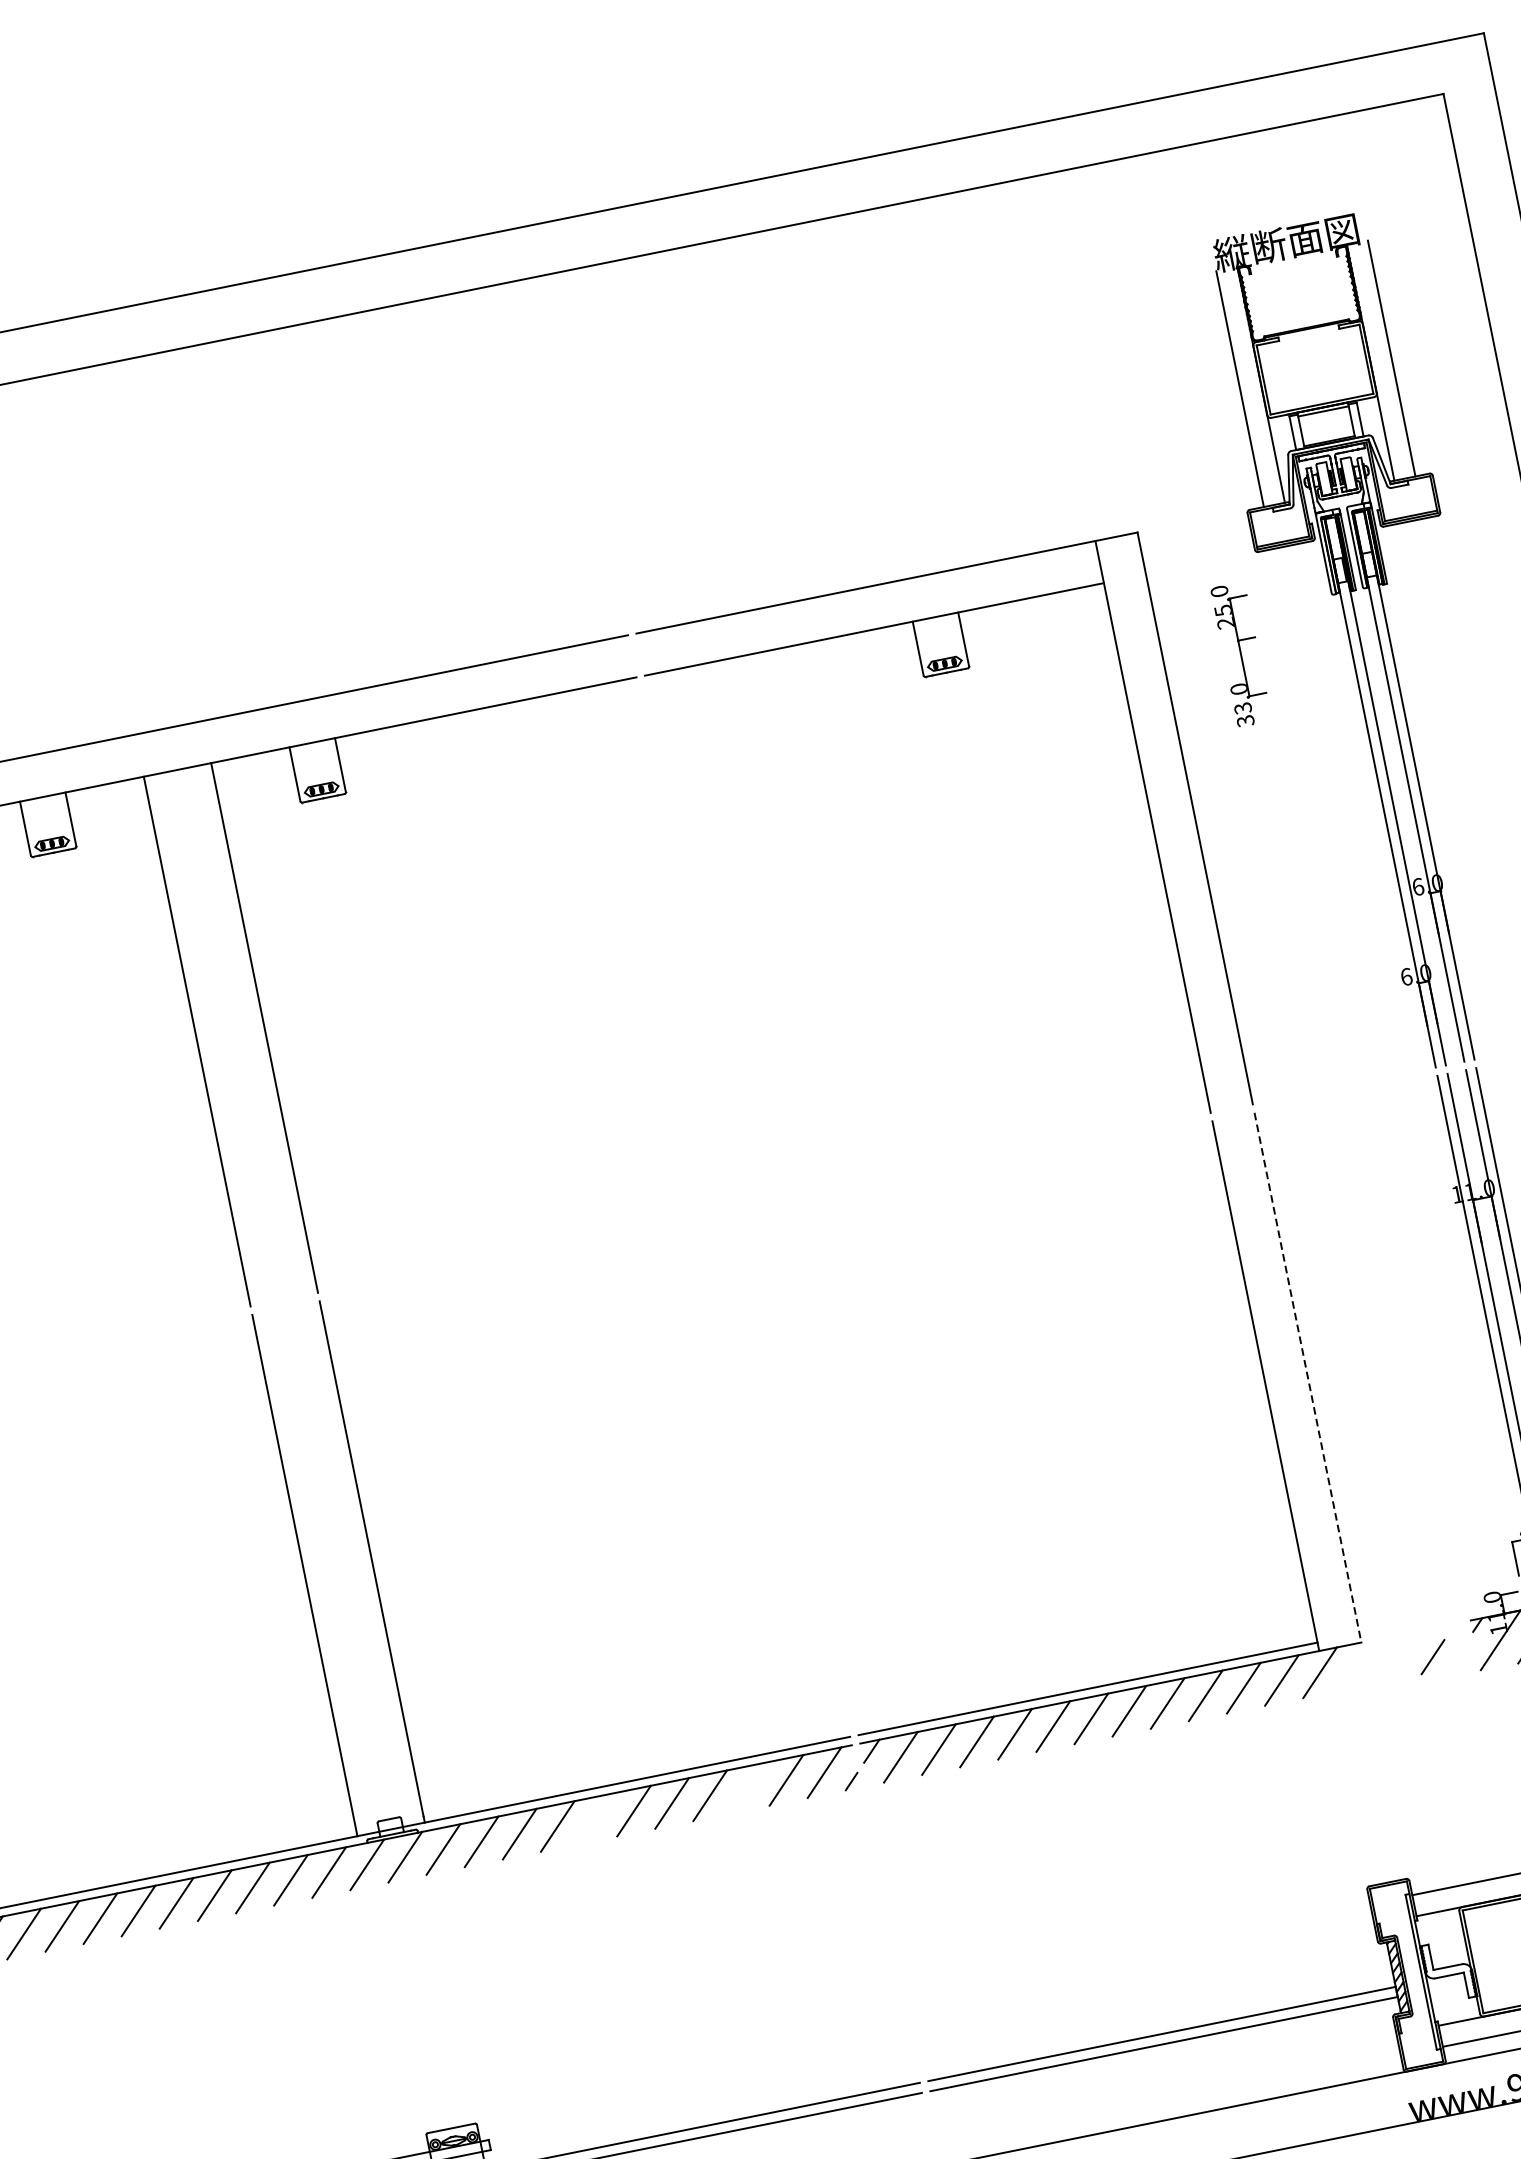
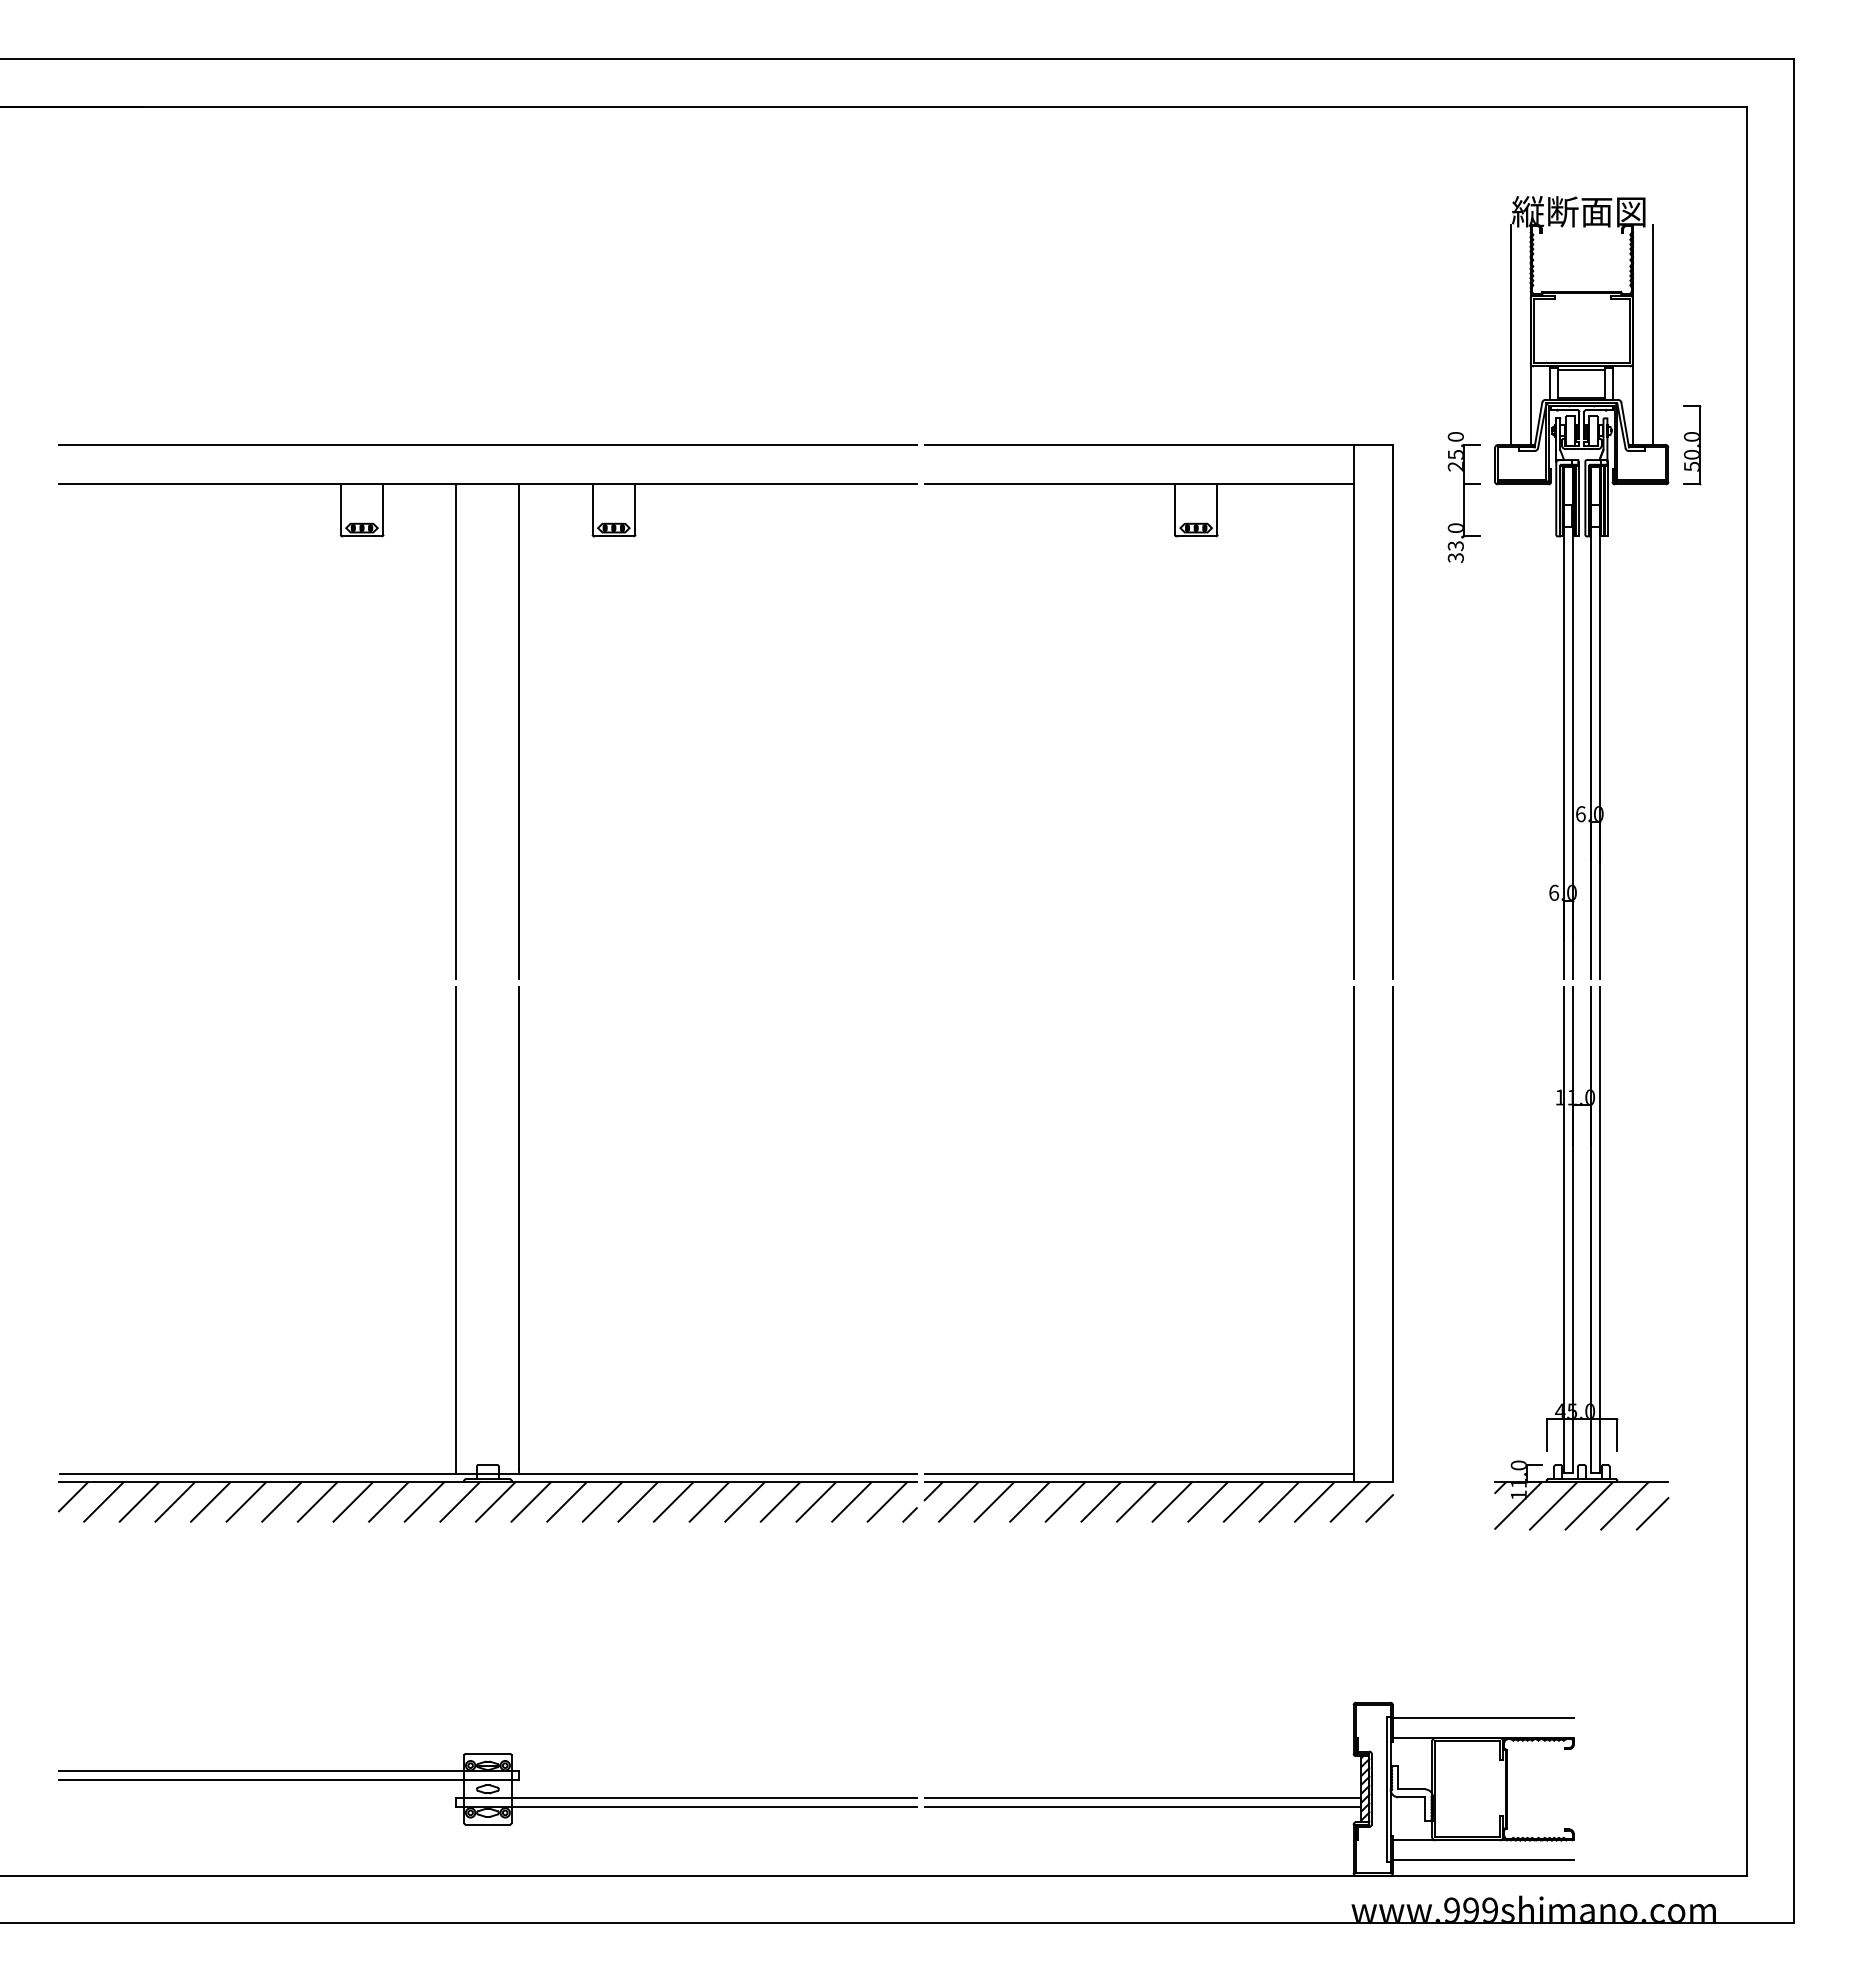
part: (1458, 468) -> (1692, 445), added
part: (1240, 654) -> (1463, 497), moved
line: (1307, 1377) -> (1392, 1234), dashed -> solid
line: (1432, 1657) -> (1379, 1508), moved
line: (747, 1787) -> (815, 1501), added
line: (595, 1818) -> (673, 1501), added

